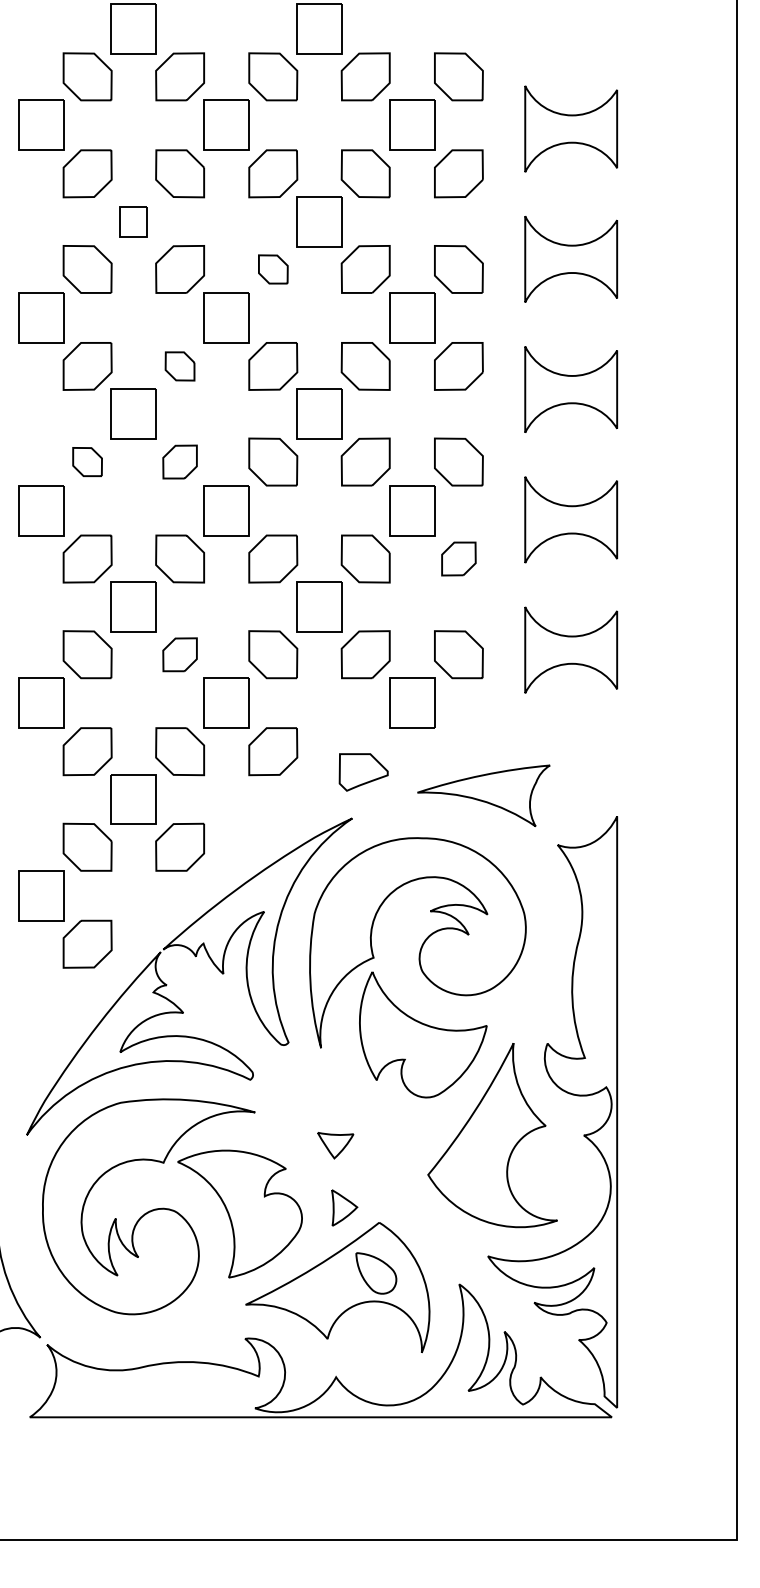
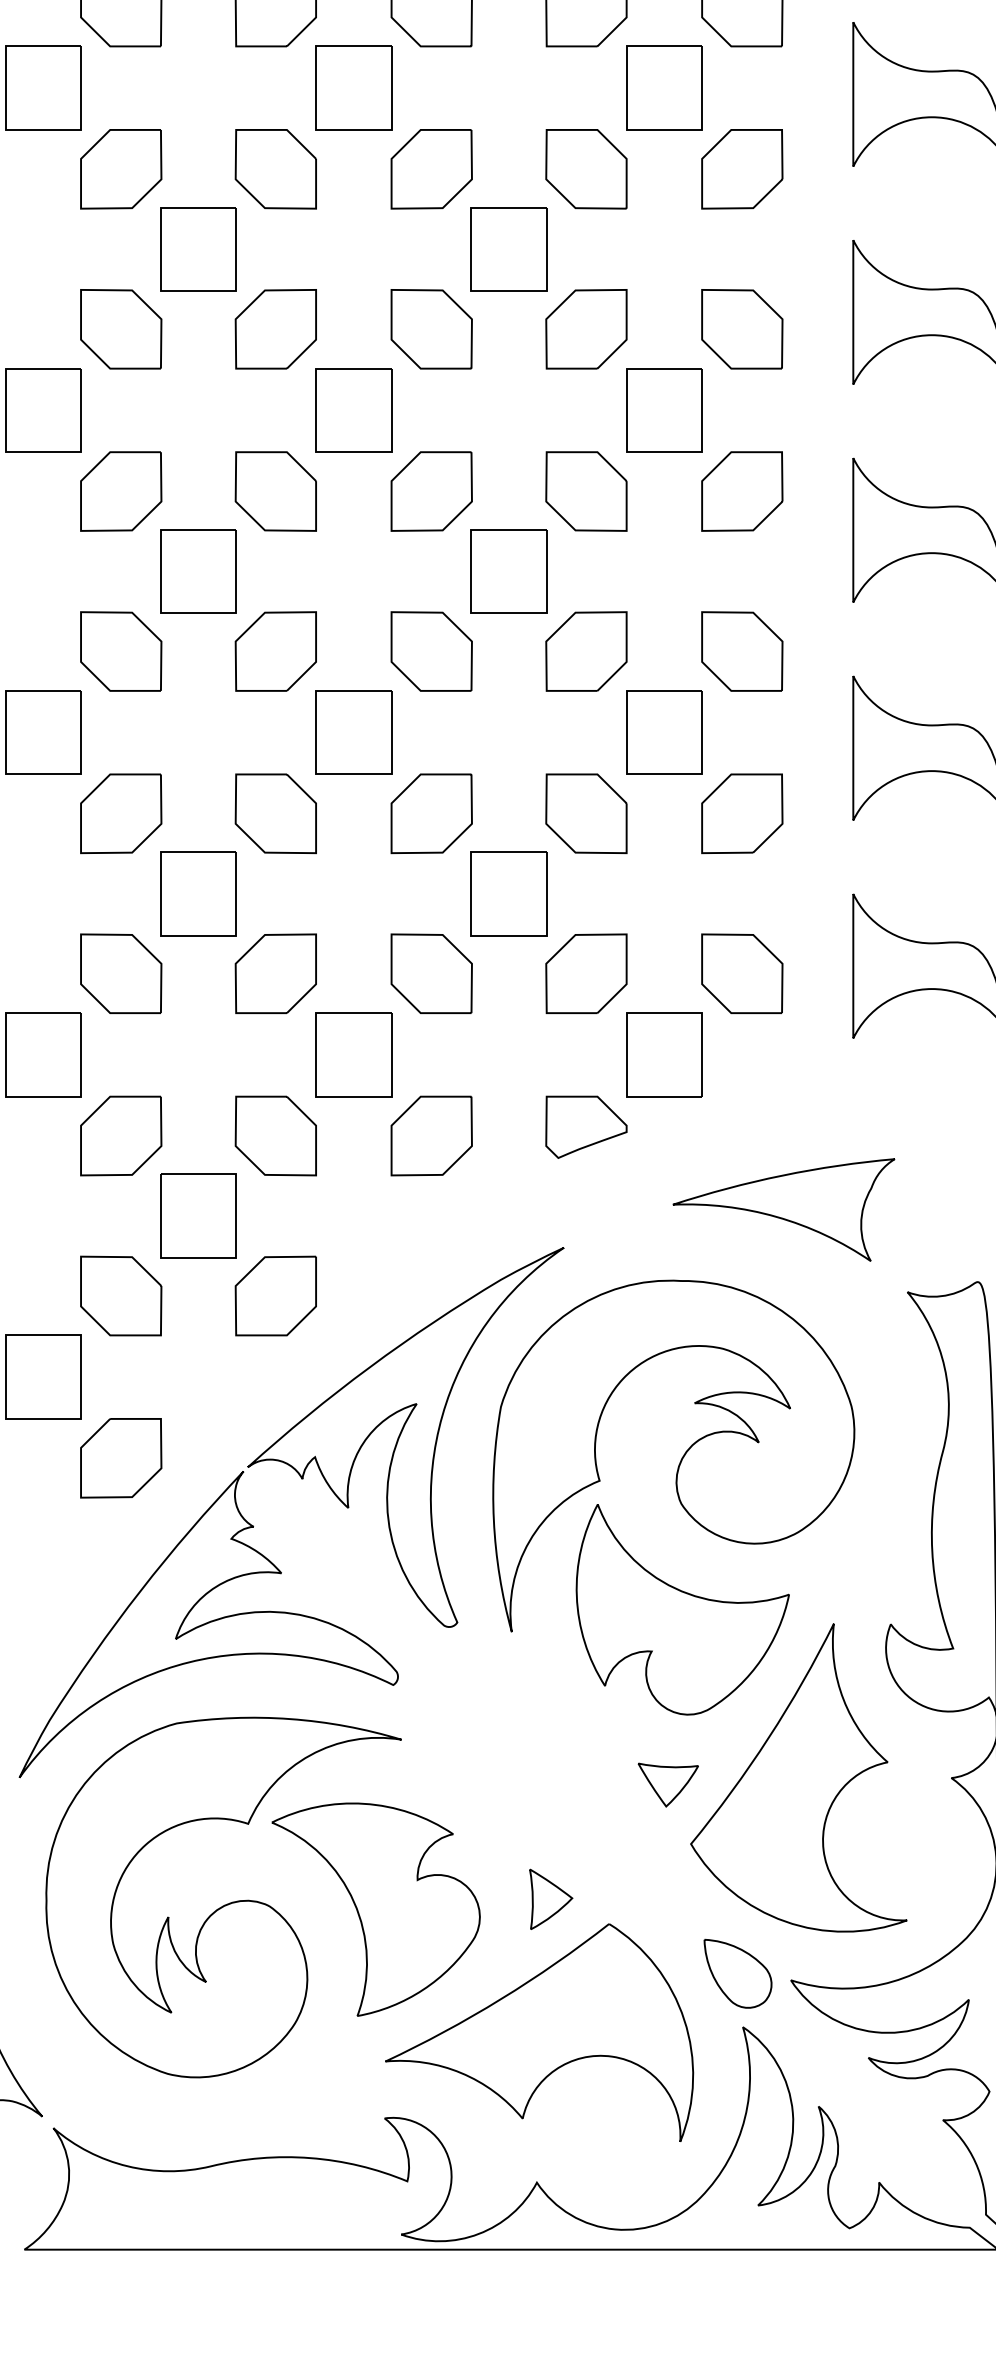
part: (133, 221) -> (197, 249), size x1.67
part: (273, 269) -> (432, 329), size x1.67
part: (179, 366) -> (274, 491), size x1.67
part: (87, 461) -> (120, 650), size x1.67
part: (179, 461) -> (274, 650), size x1.43
part: (458, 558) -> (741, 812), size x1.43
part: (179, 654) -> (274, 973), size x1.43
part: (363, 772) -> (586, 1127), moved
part: (335, 1145) -> (668, 1784), moved
part: (376, 1273) -> (738, 1973), moved

